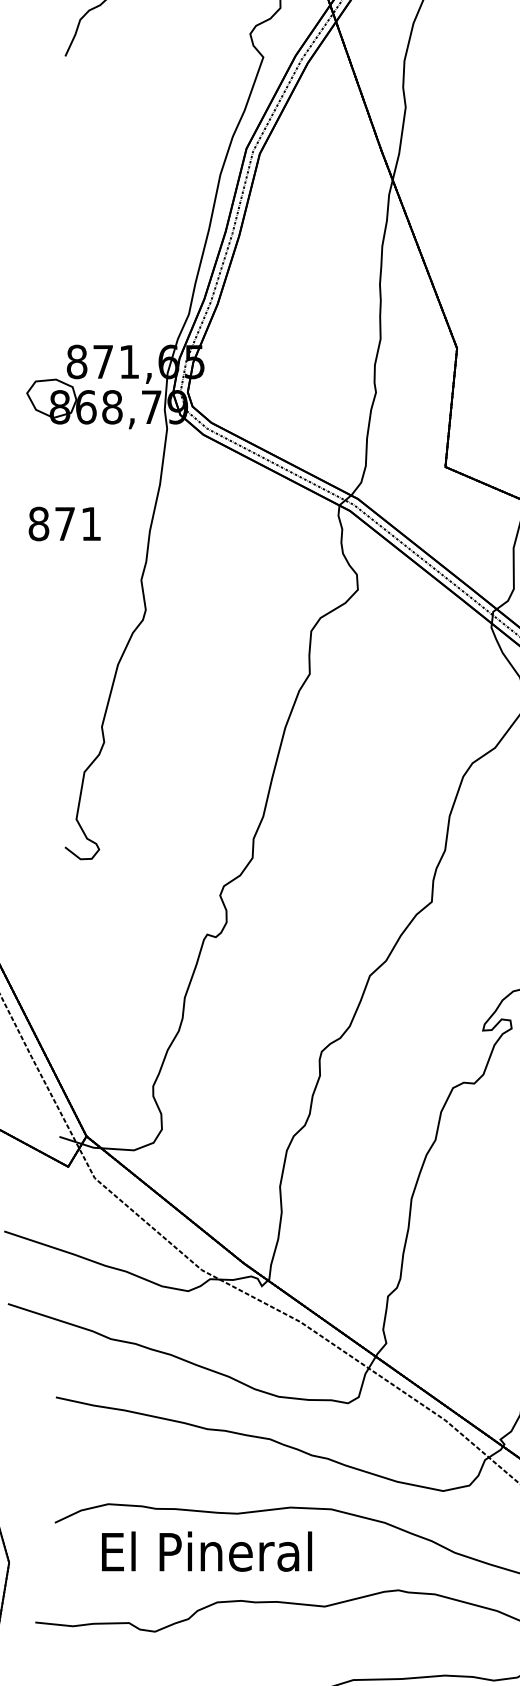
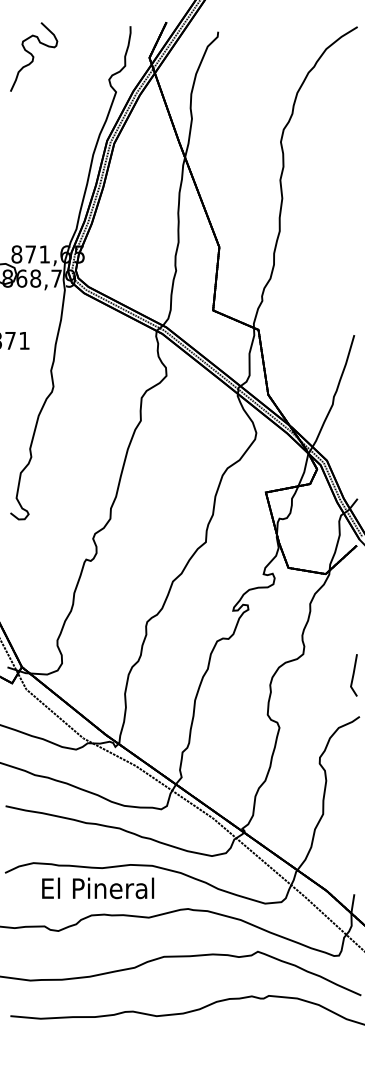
text: (207, 1551) -> (98, 888), moved

